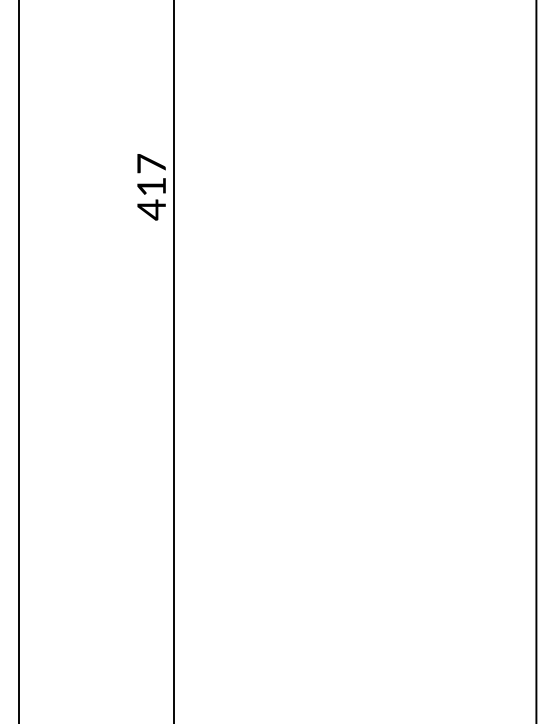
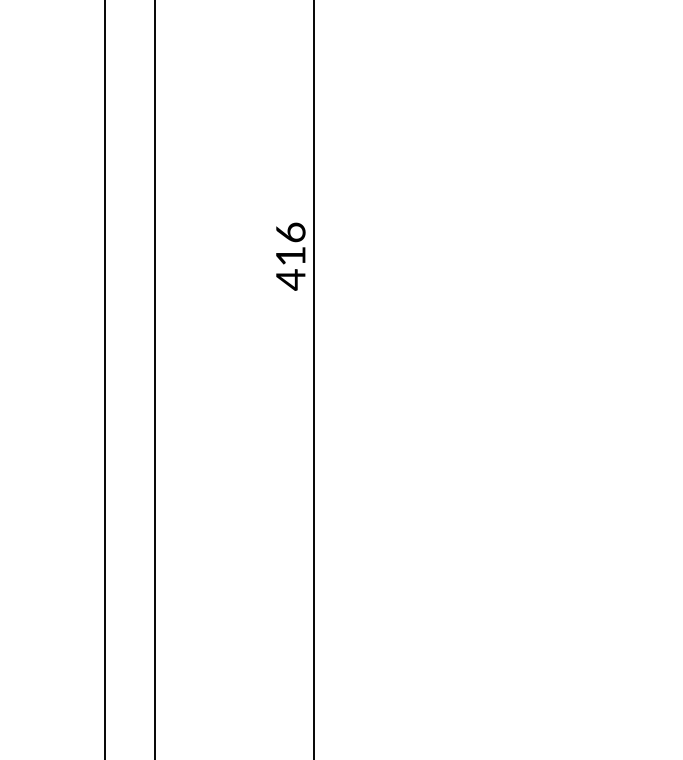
text: (151, 163) -> (290, 232), 417 -> 416

